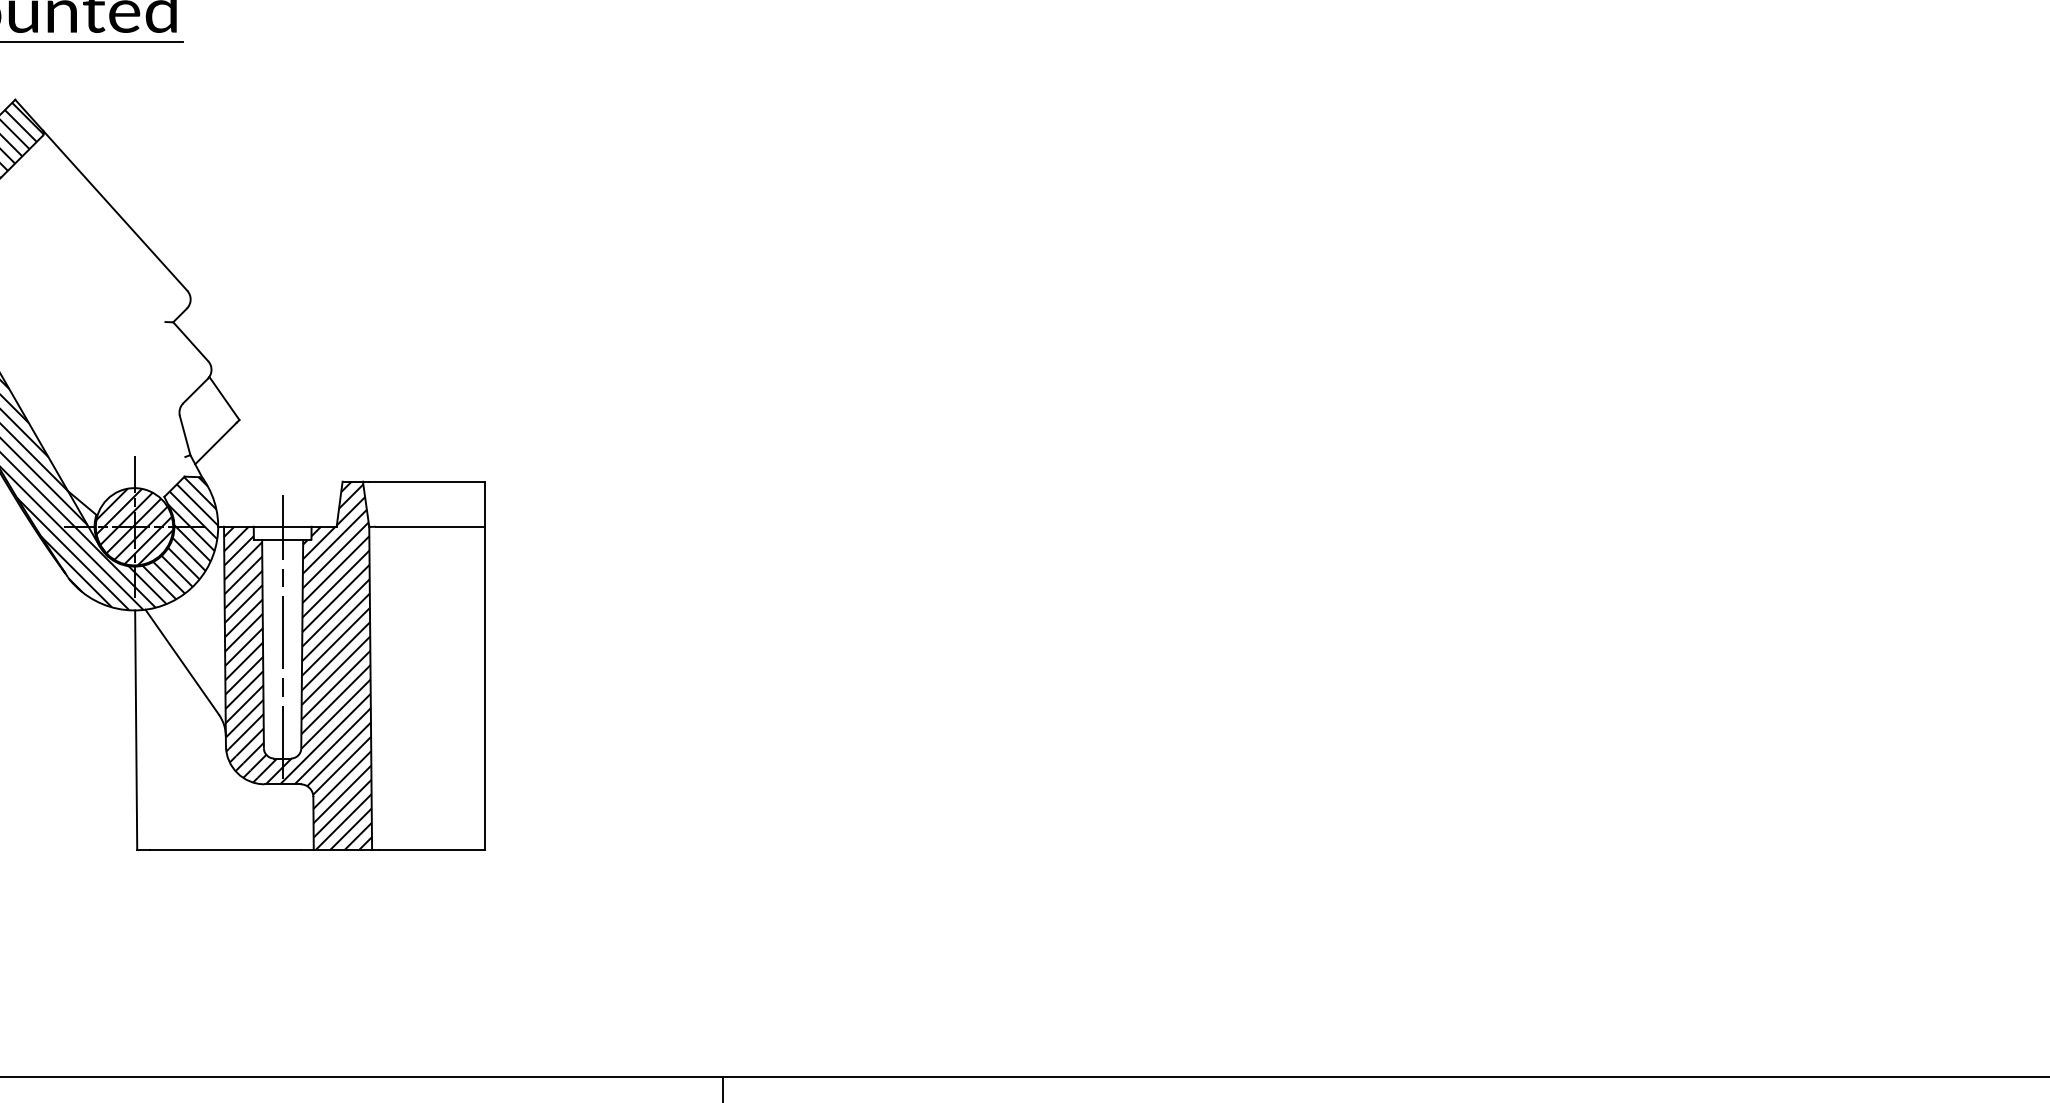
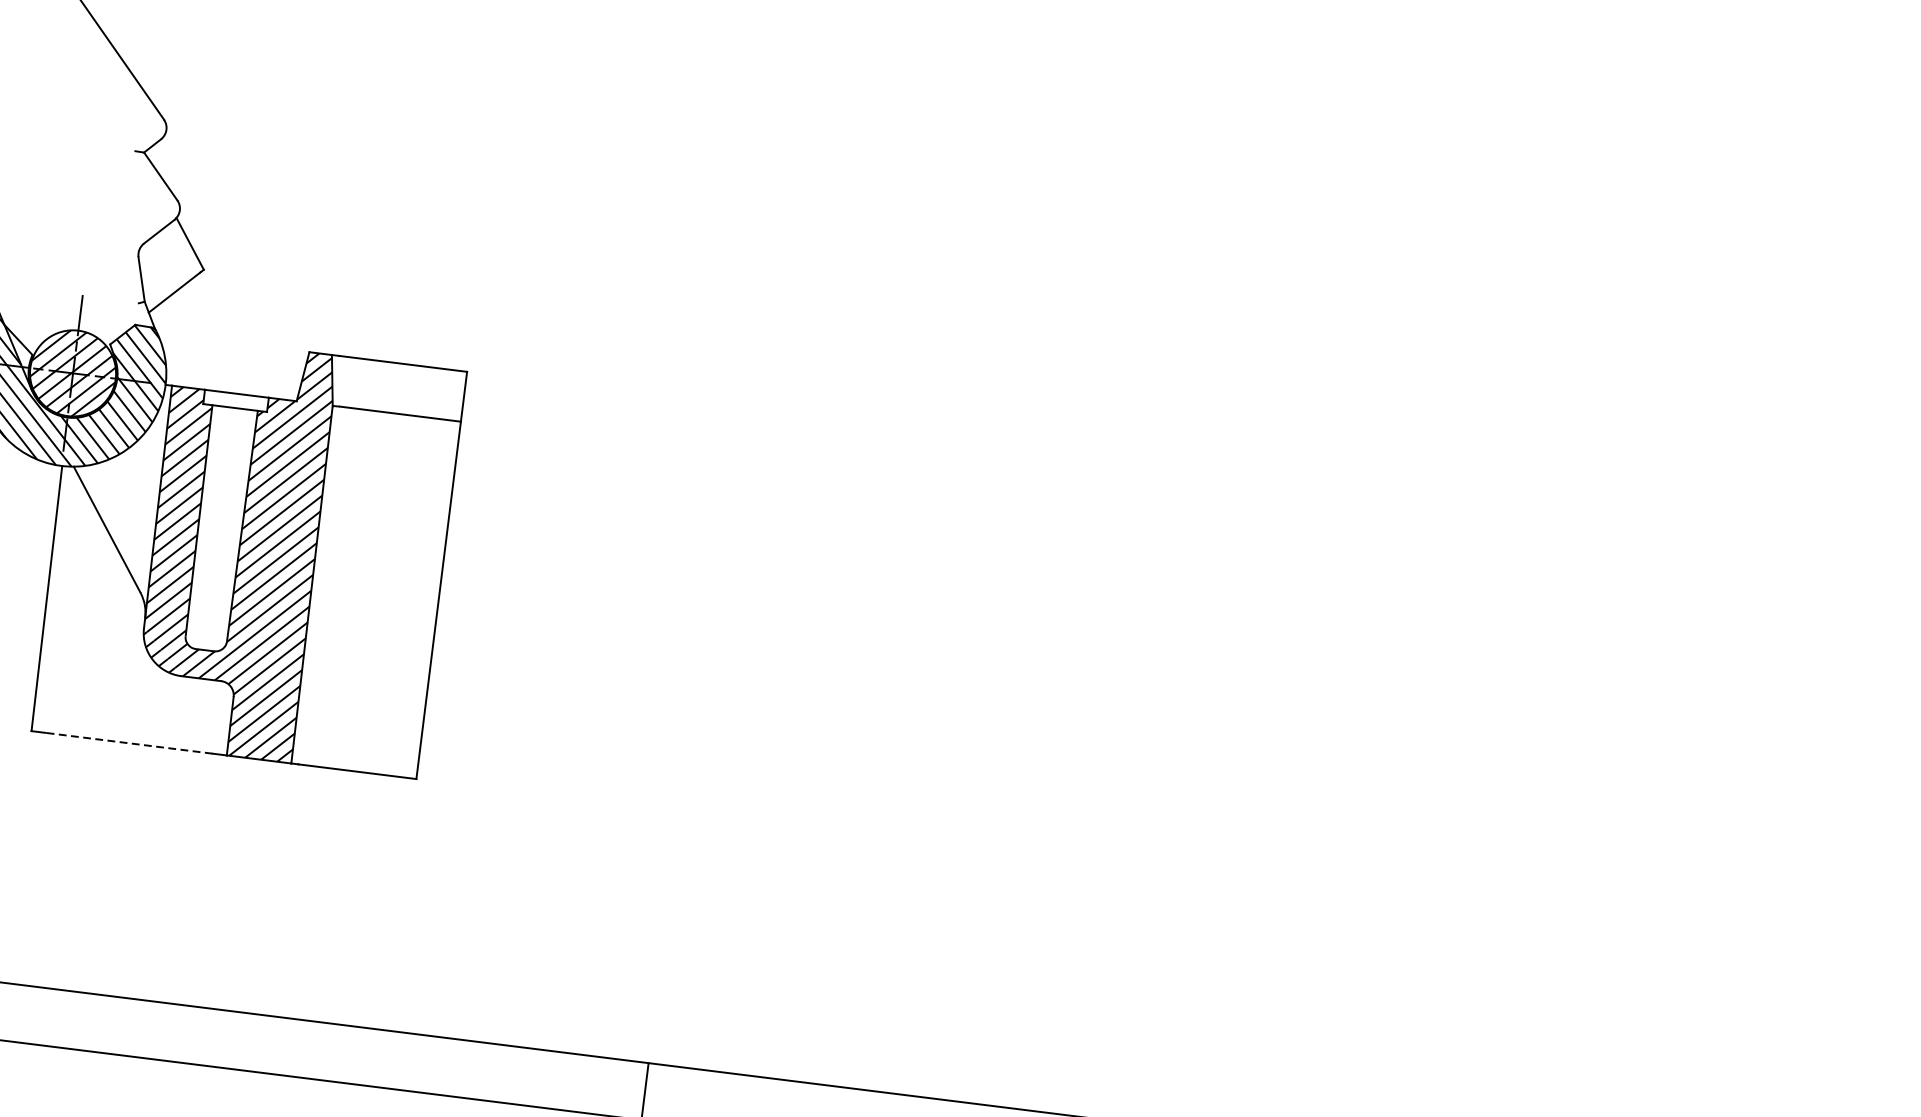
line: (282, 636) -> (221, 515), removed
line: (225, 849) -> (129, 742), solid -> dashed

